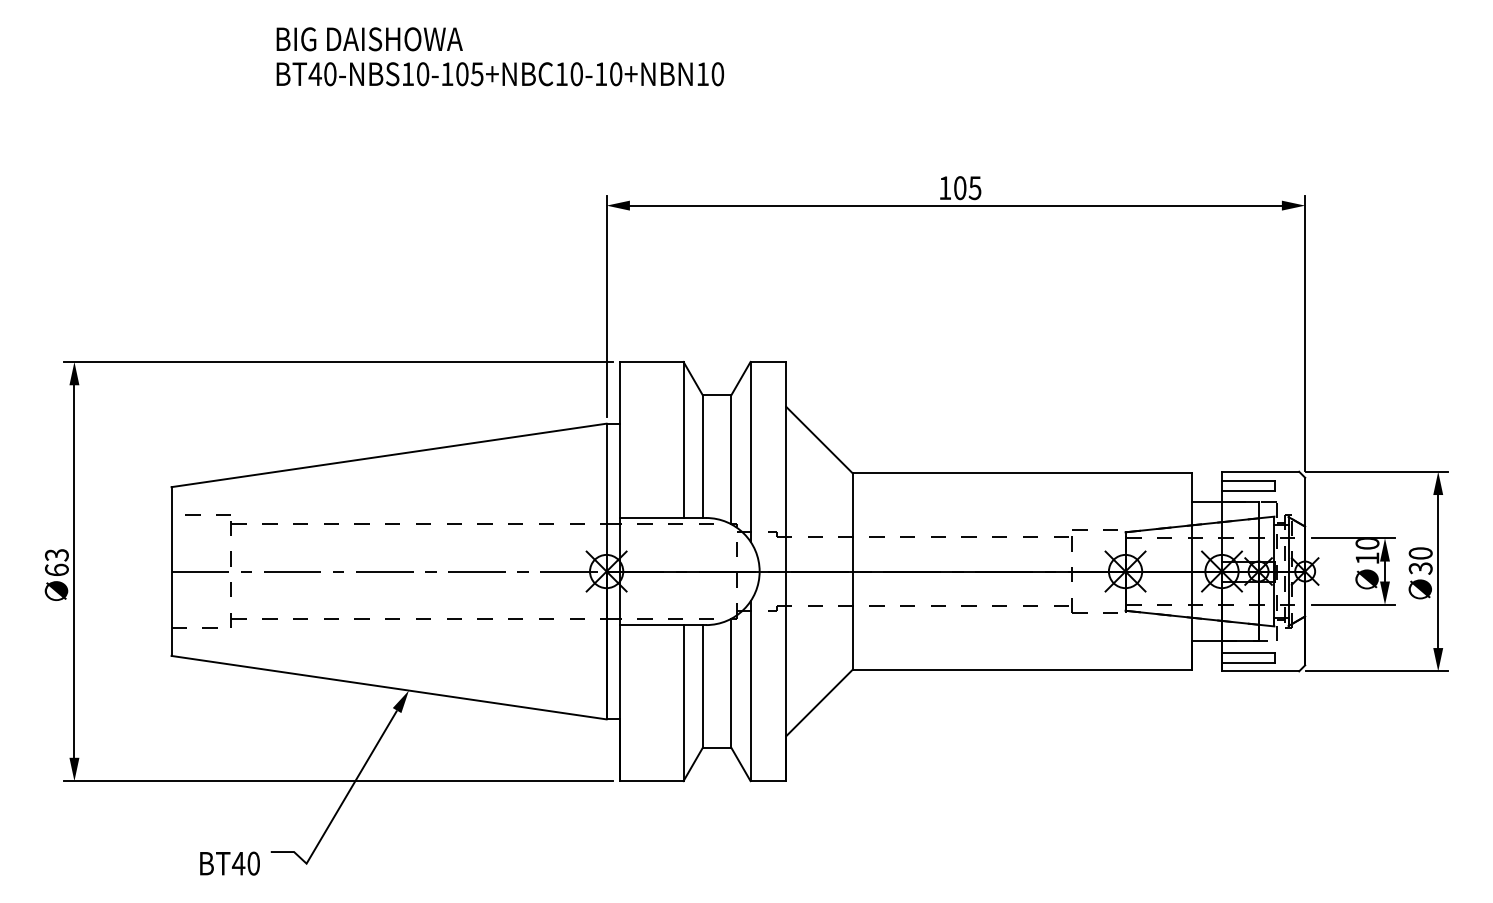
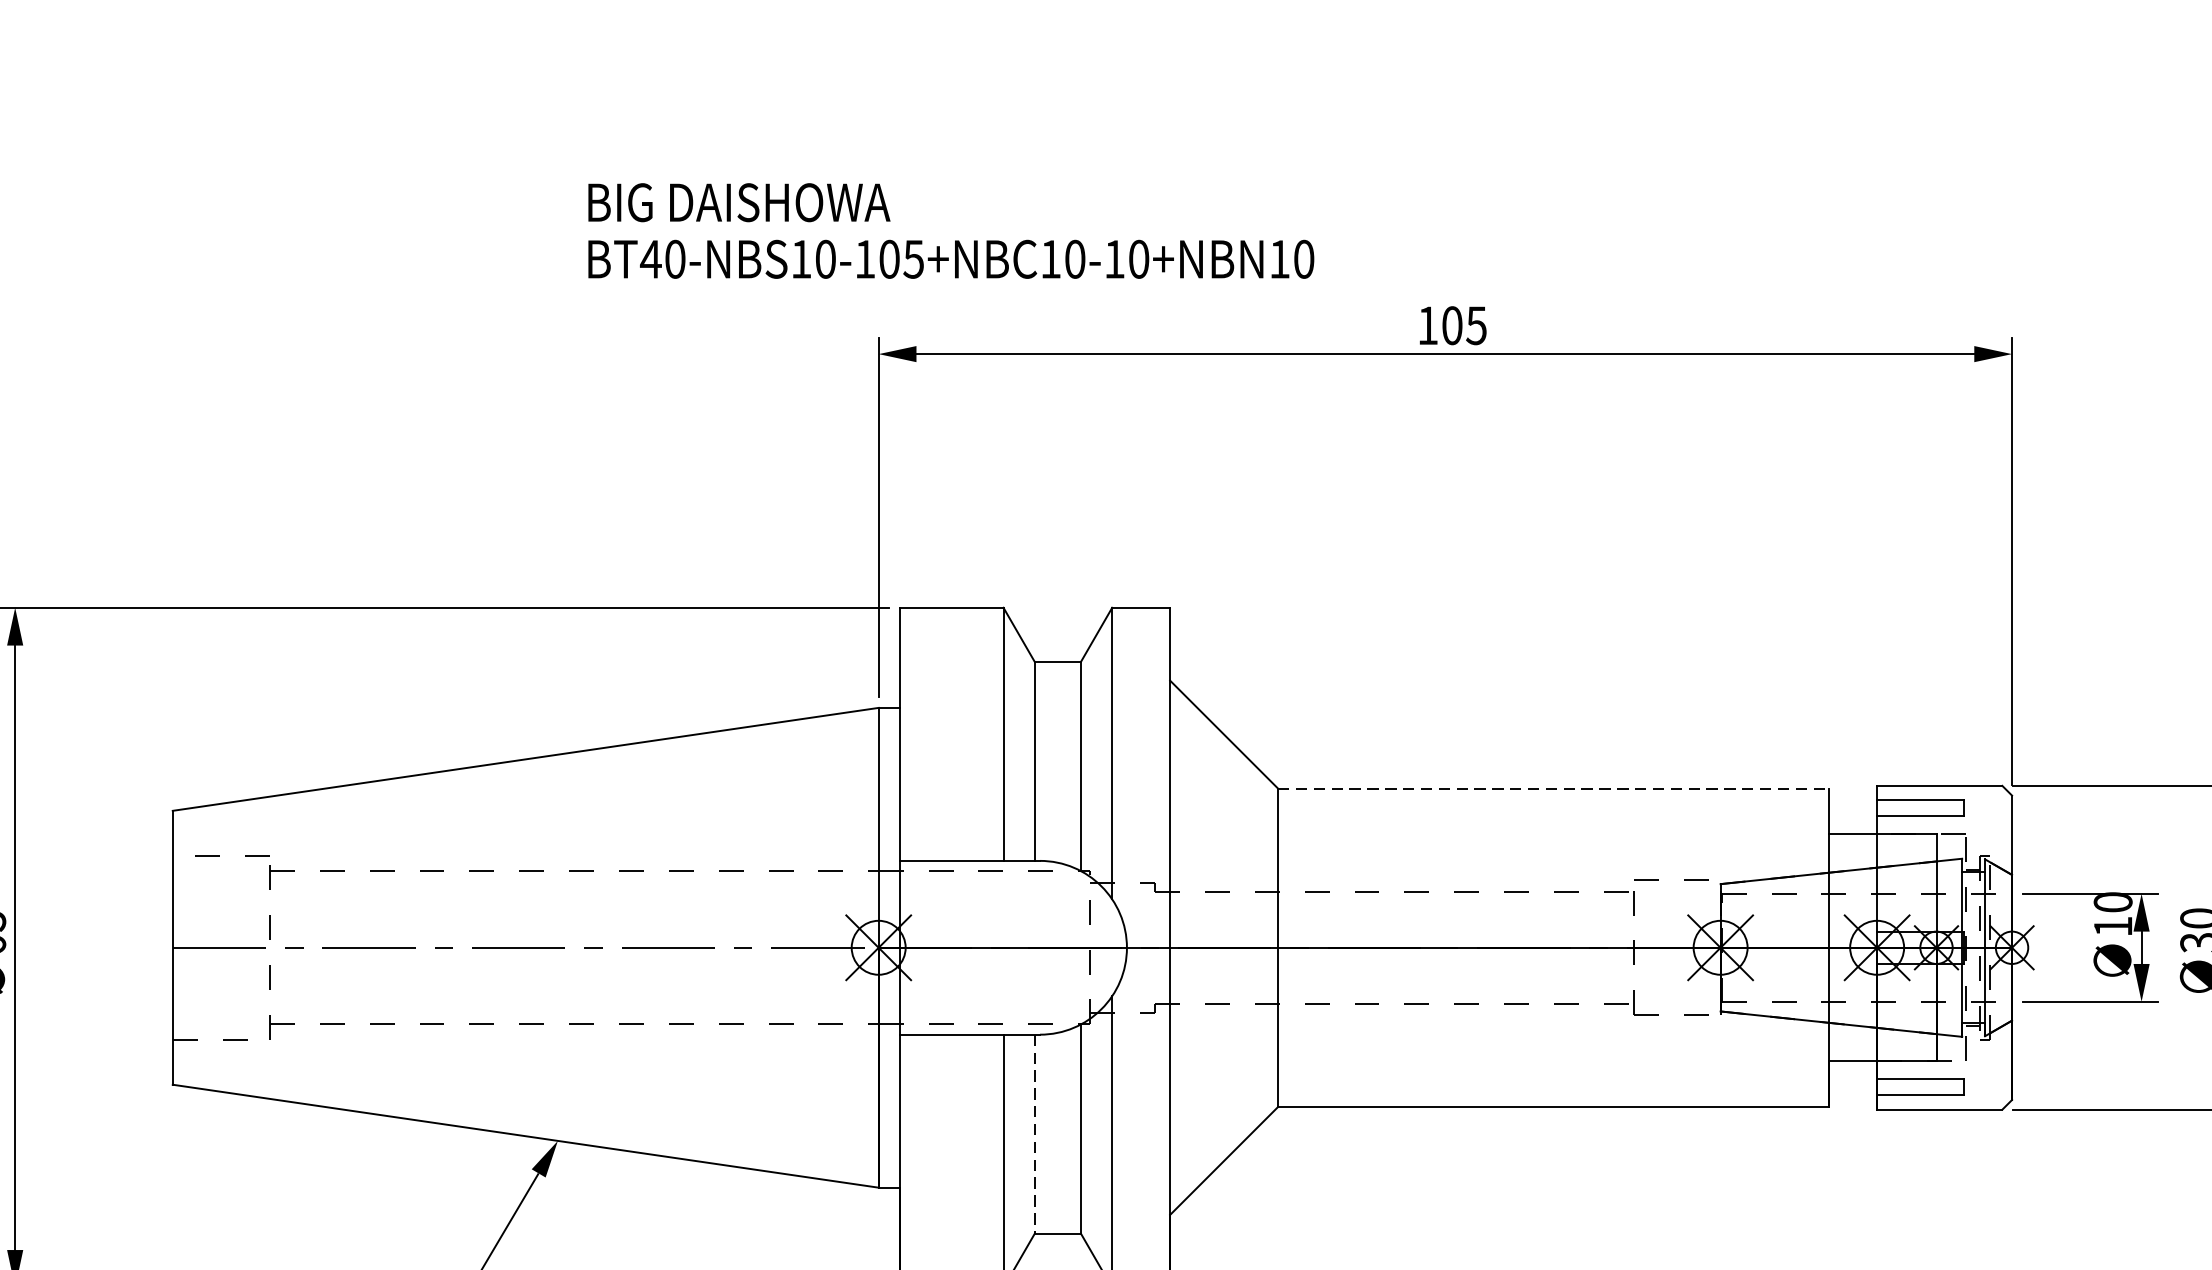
text: (499, 56) -> (949, 230), moved
line: (1022, 473) -> (1553, 788), solid -> dashed
line: (702, 686) -> (1034, 1134), solid -> dashed

